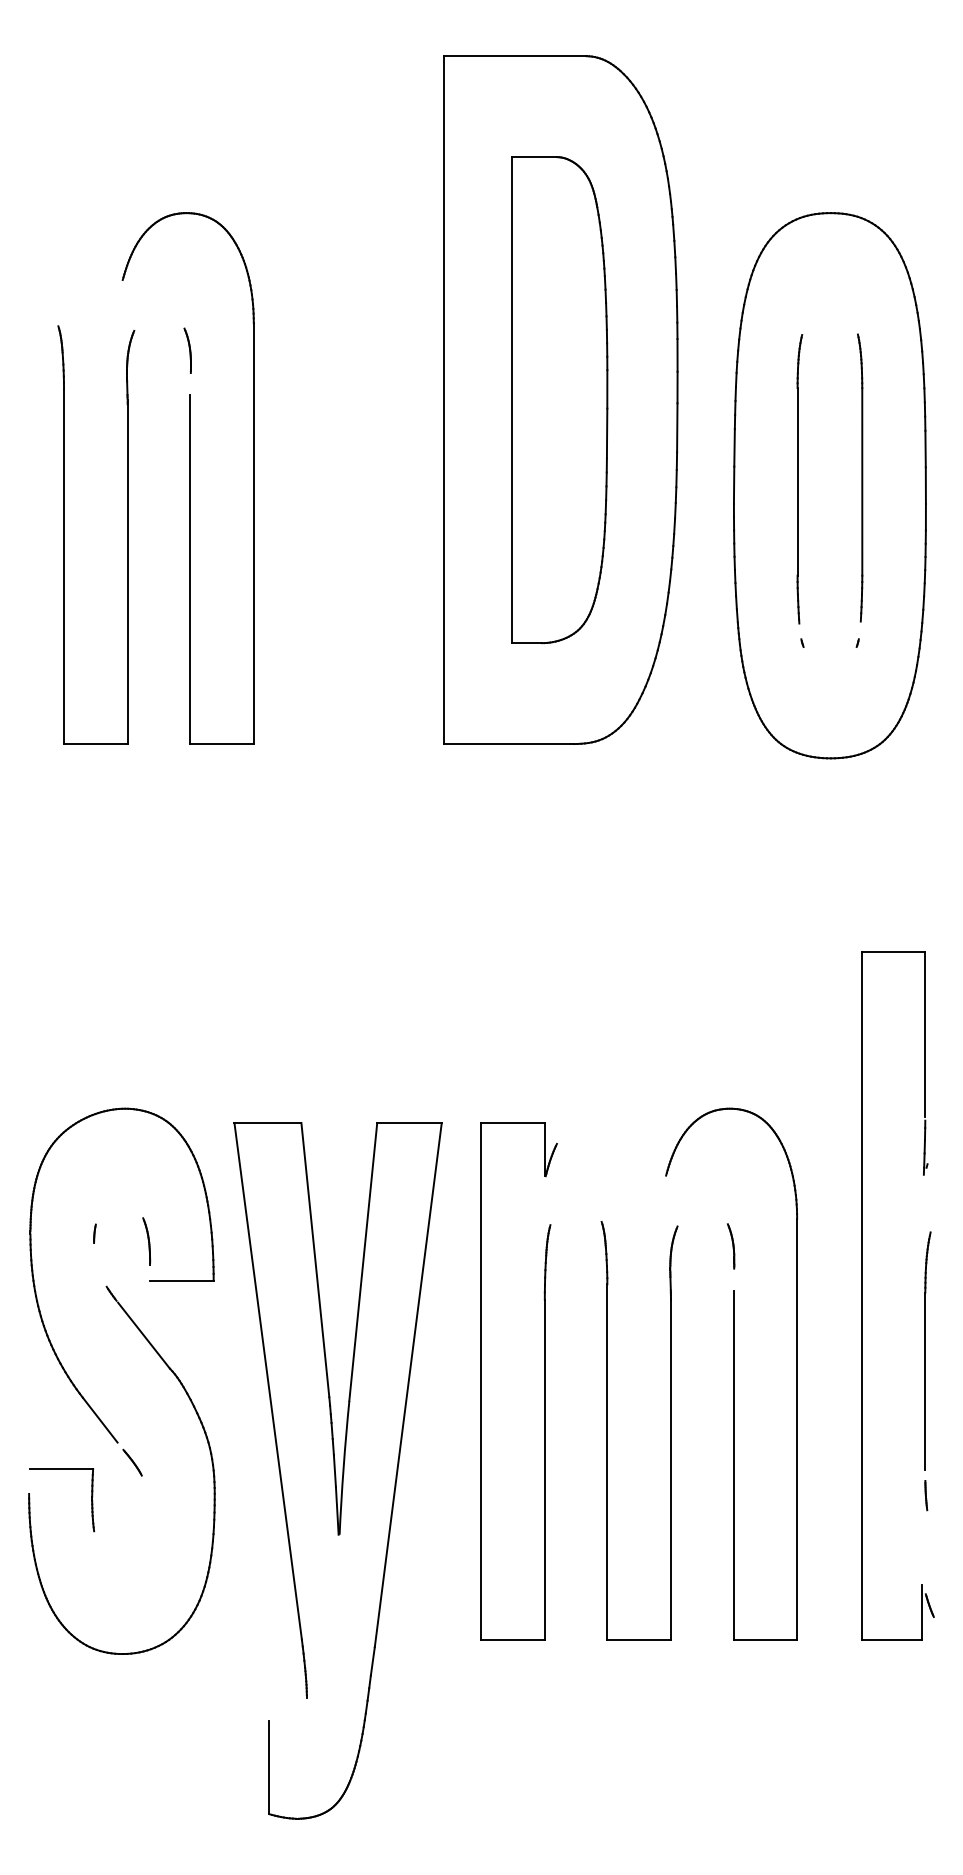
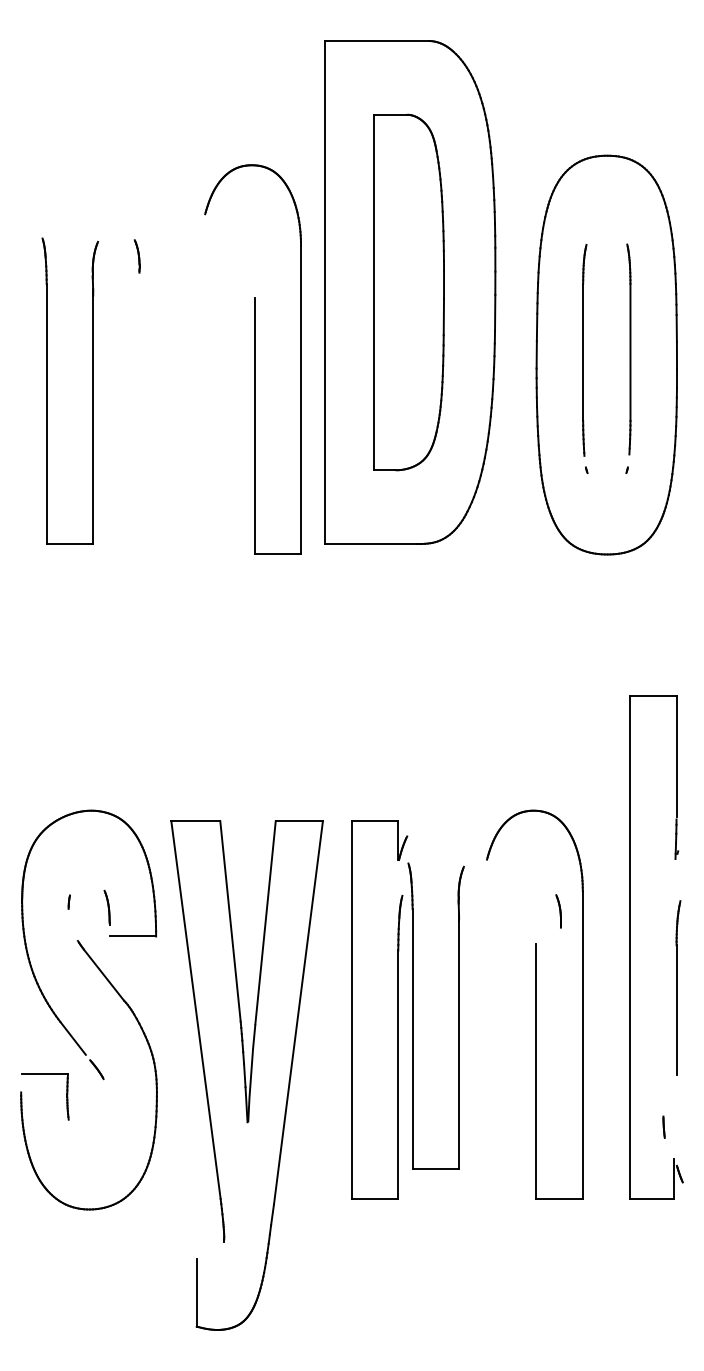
part: (187, 478) -> (252, 359), moved
part: (731, 1246) -> (558, 911), moved
part: (670, 1430) -> (458, 1016), moved
line: (926, 1495) -> (664, 1127), moved

